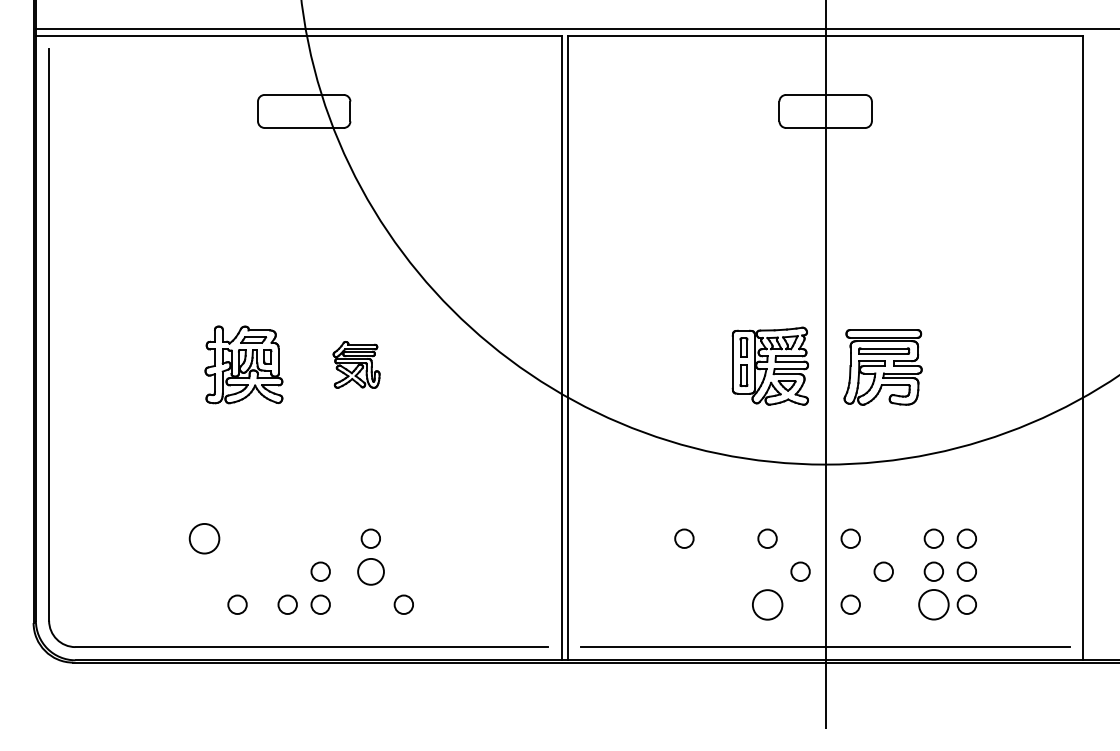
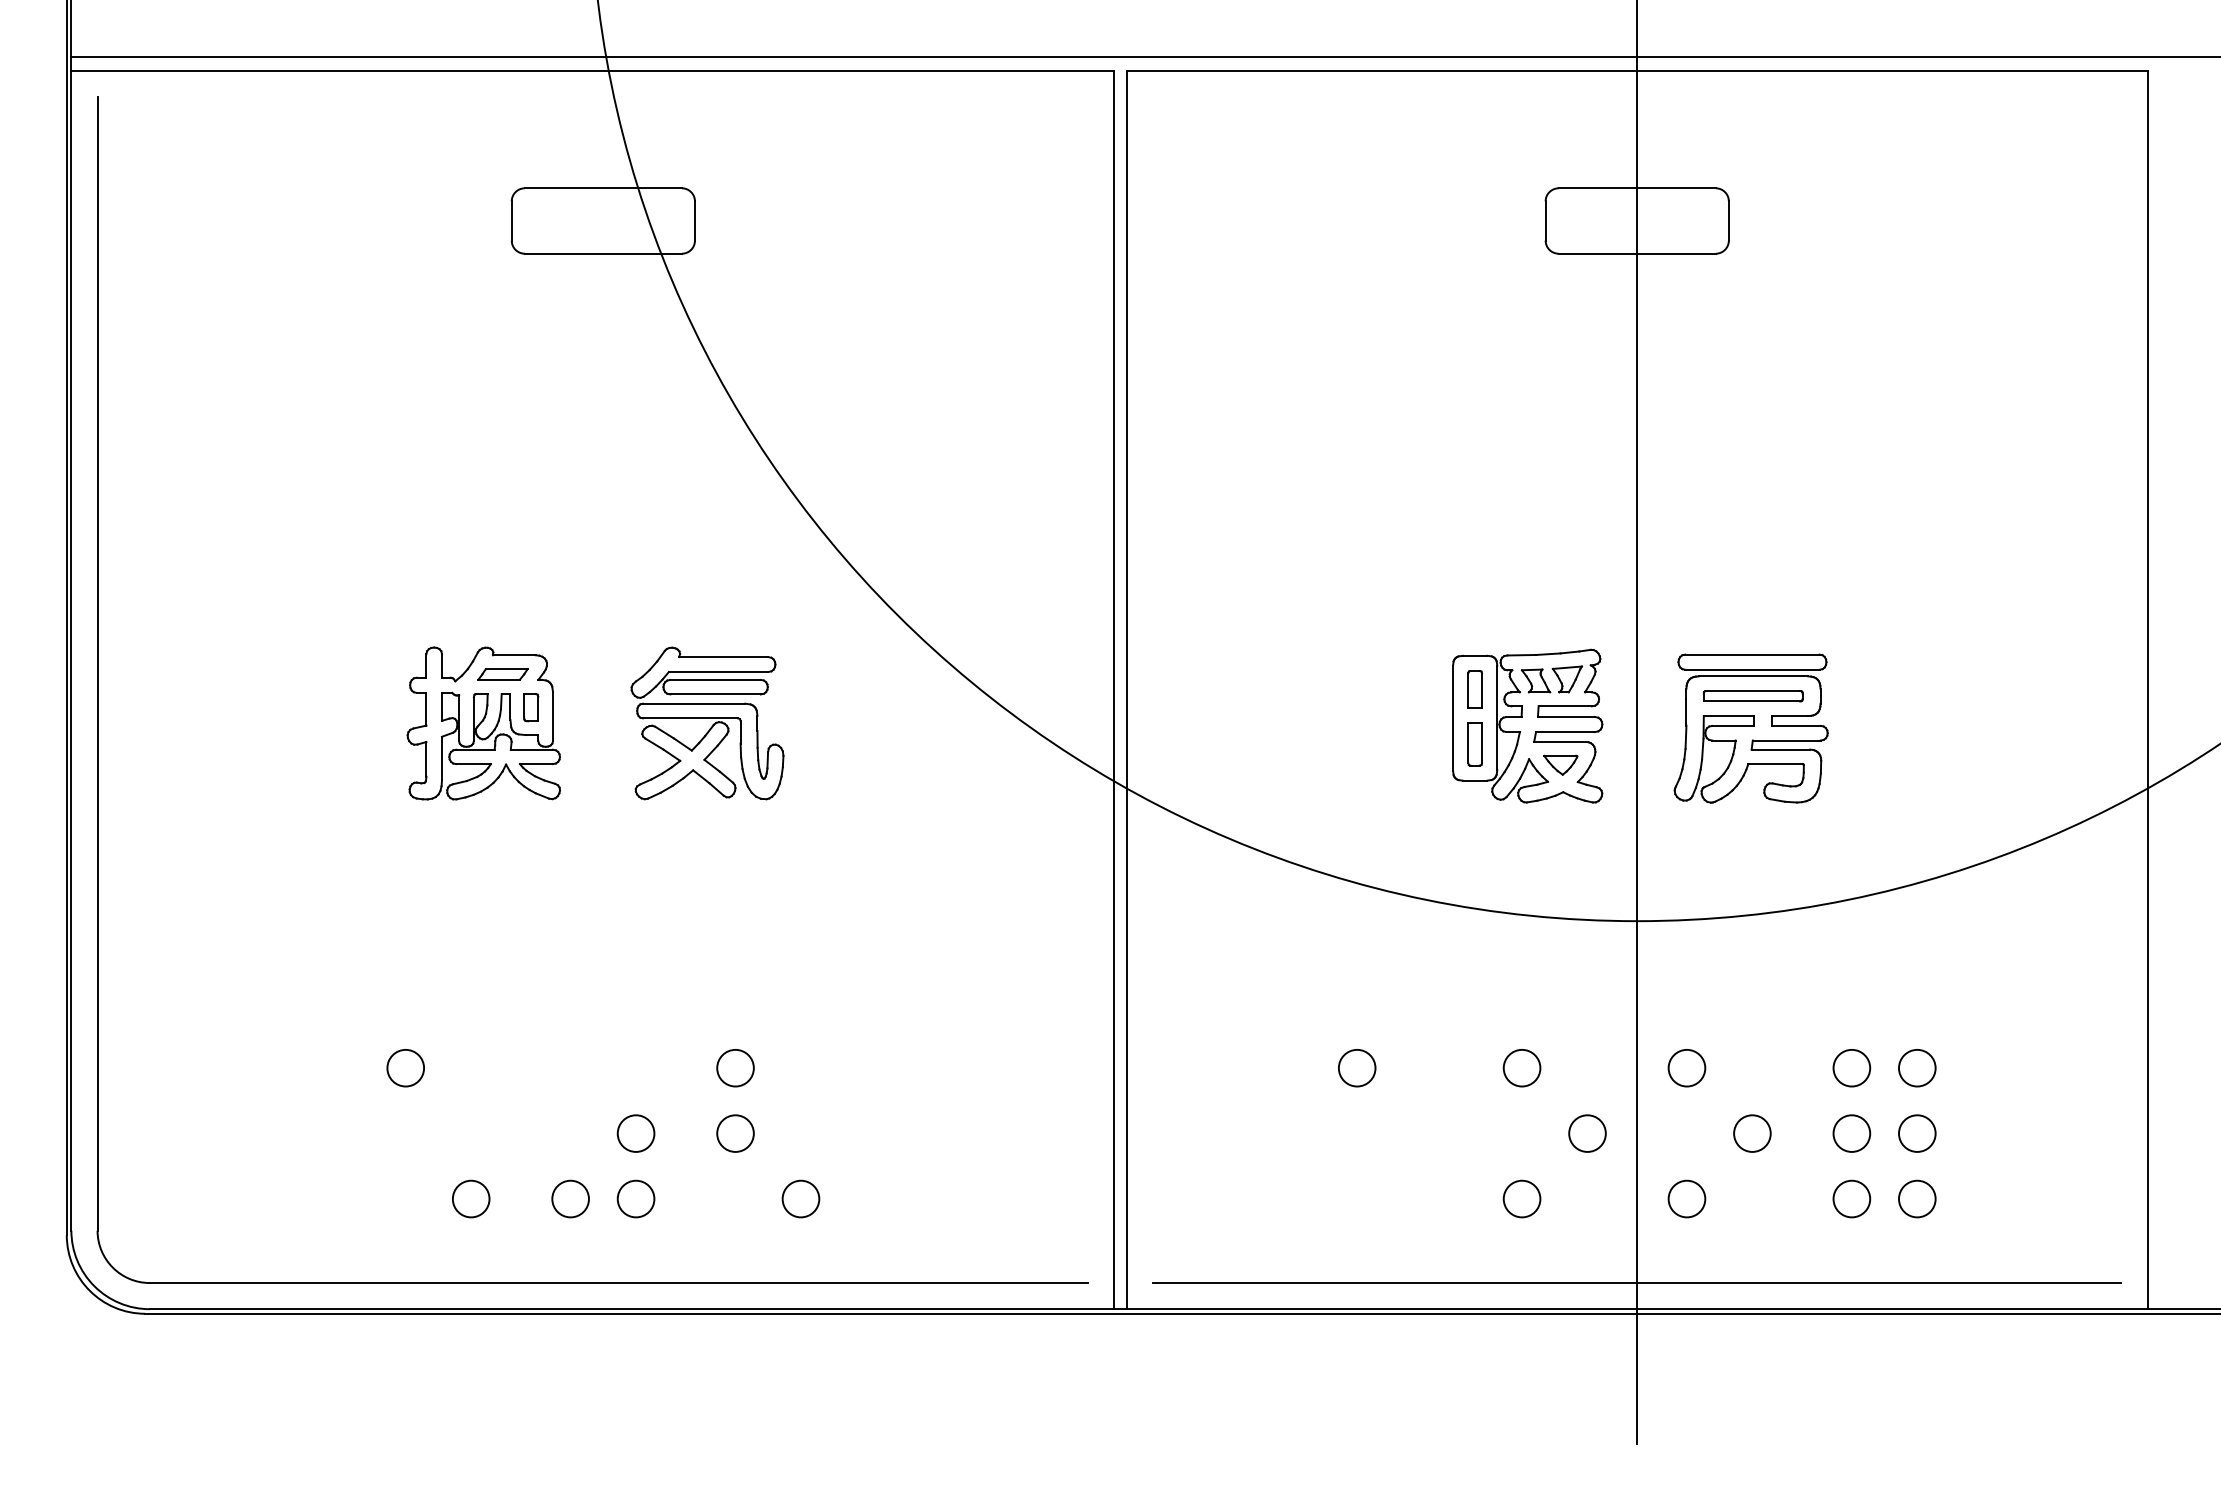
part: (356, 364) -> (707, 722), size x1.67
circle: (204, 538) -> (405, 1067), size x0.62
circle: (370, 571) -> (734, 1133), size x0.71
circle: (767, 604) -> (1521, 1198), size x0.62
circle: (933, 604) -> (1851, 1198), size x0.62

